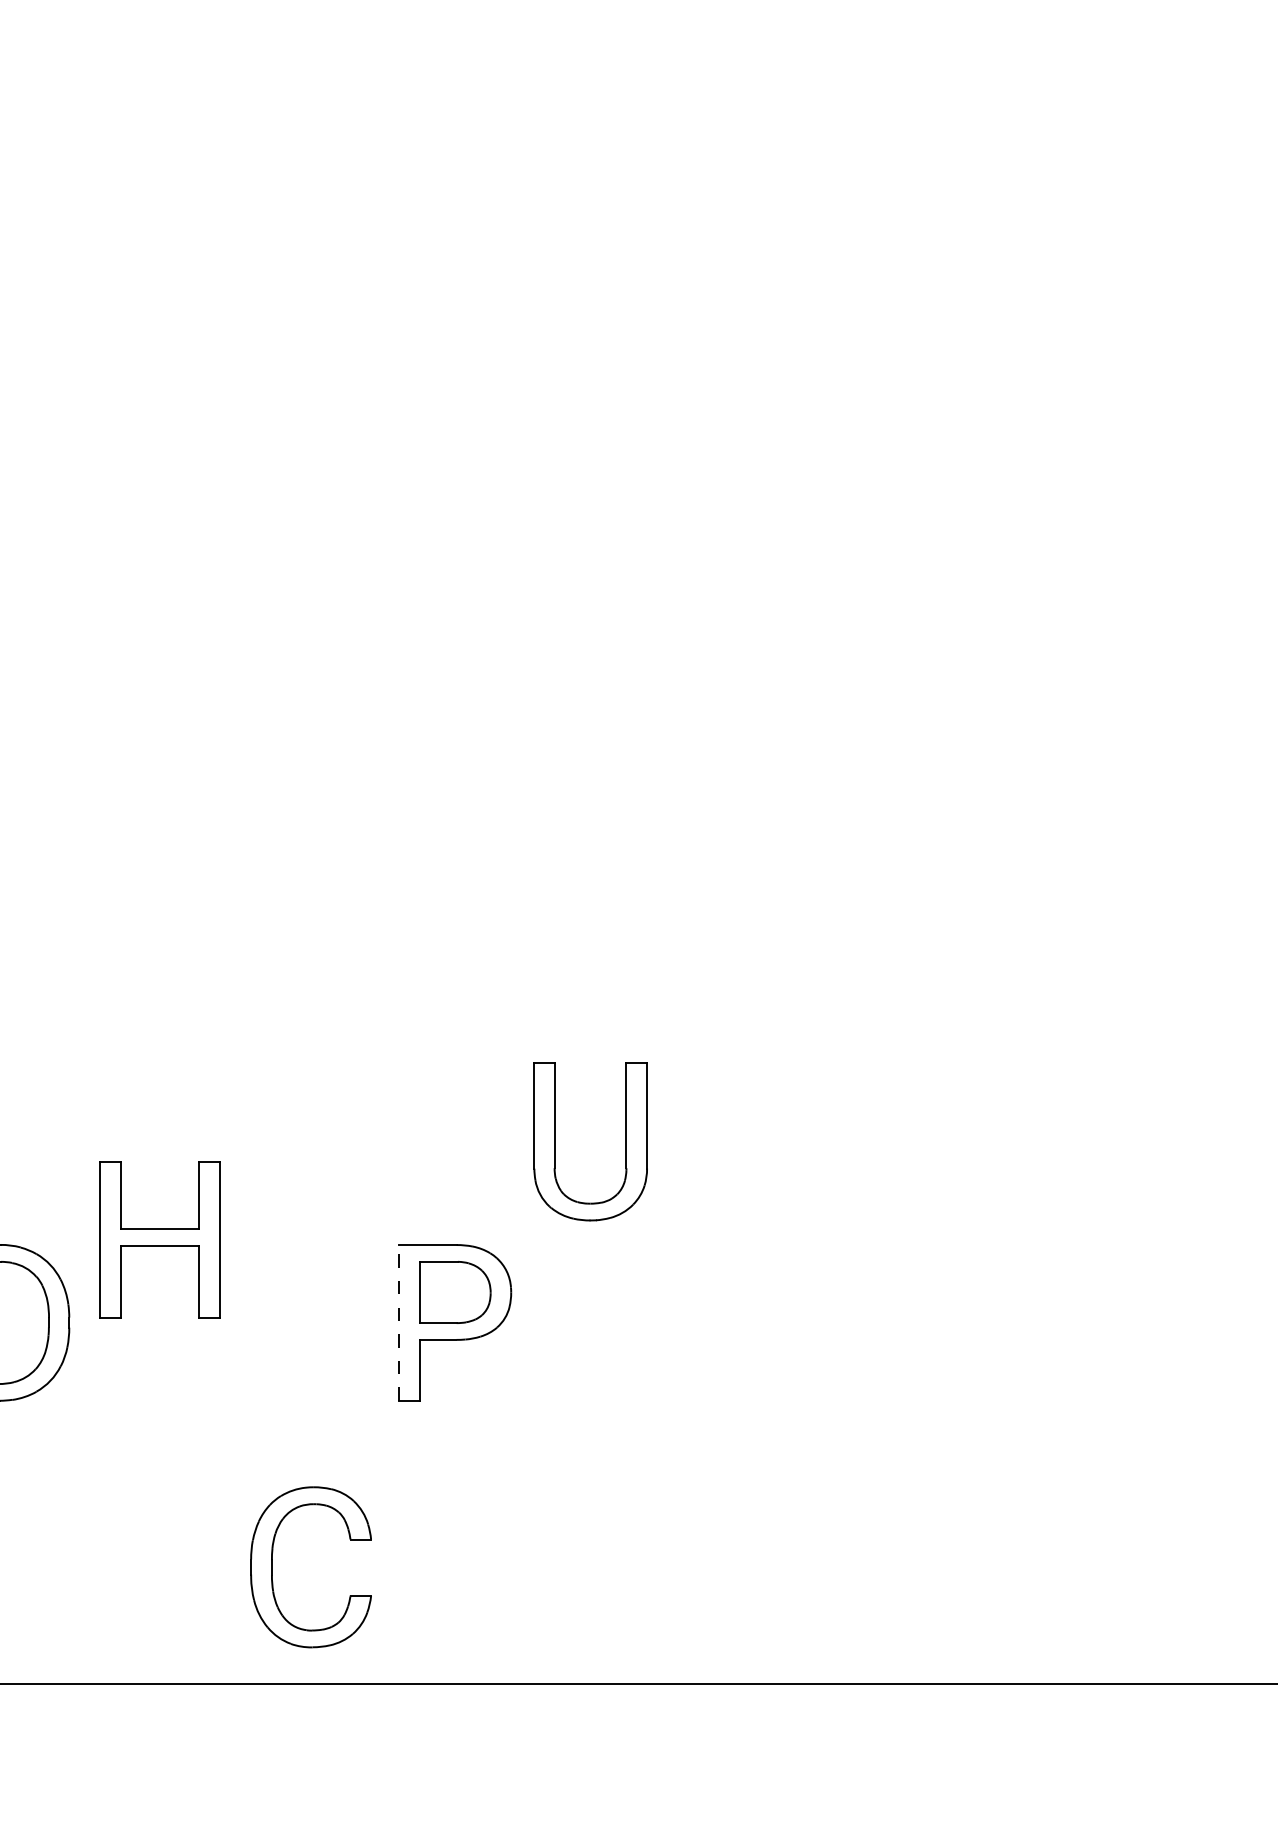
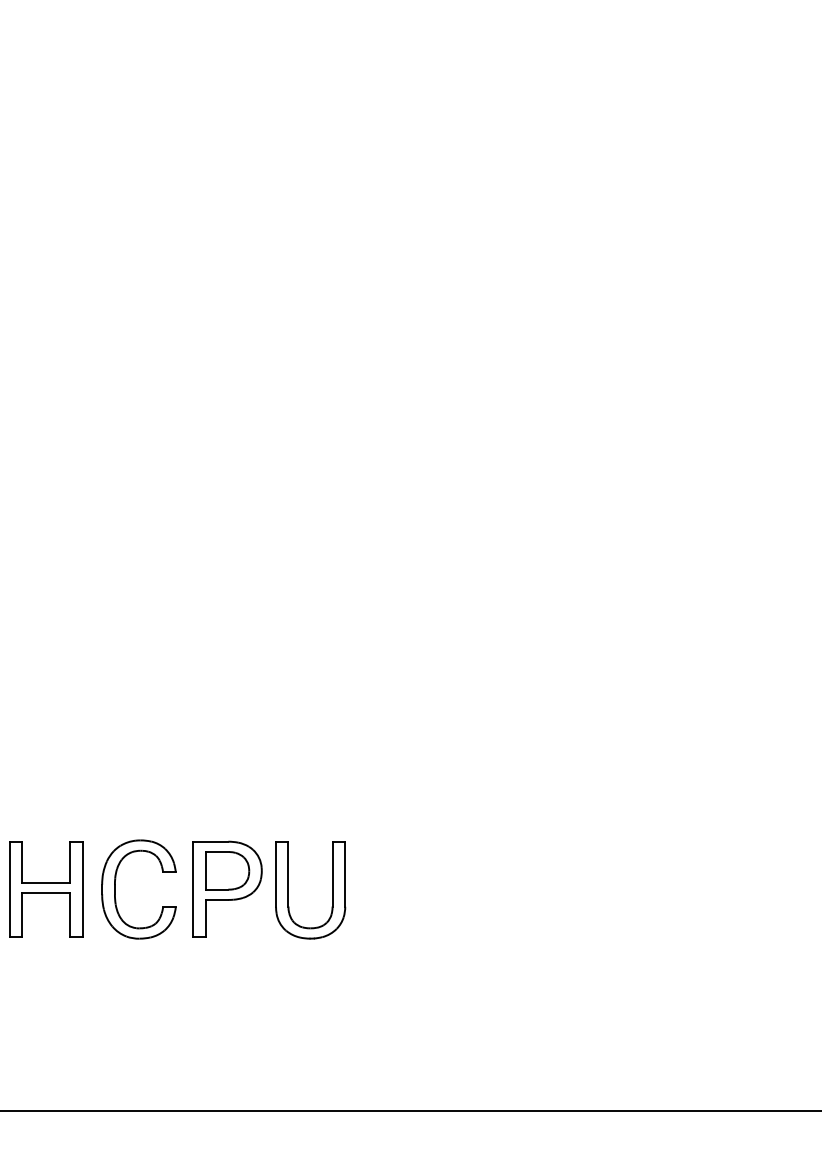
part: (554, 1142) -> (288, 890), moved
part: (160, 1239) -> (46, 889), moved
line: (399, 1322) -> (193, 889), dashed -> solid
part: (272, 1567) -> (115, 889), moved

